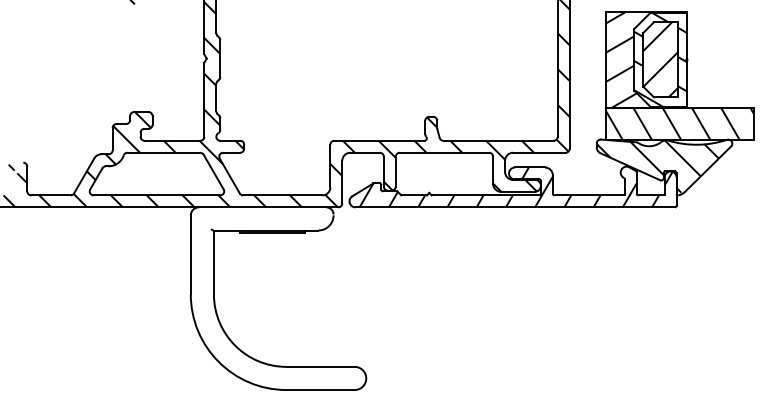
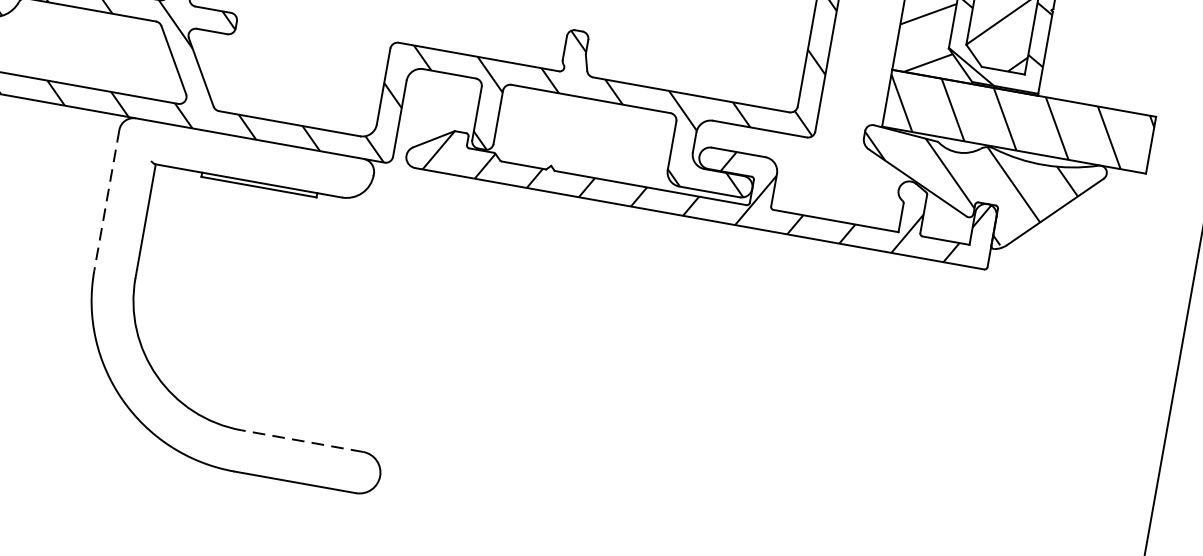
line: (190, 255) -> (106, 201), solid -> dashed
line: (320, 366) -> (302, 440), solid -> dashed

